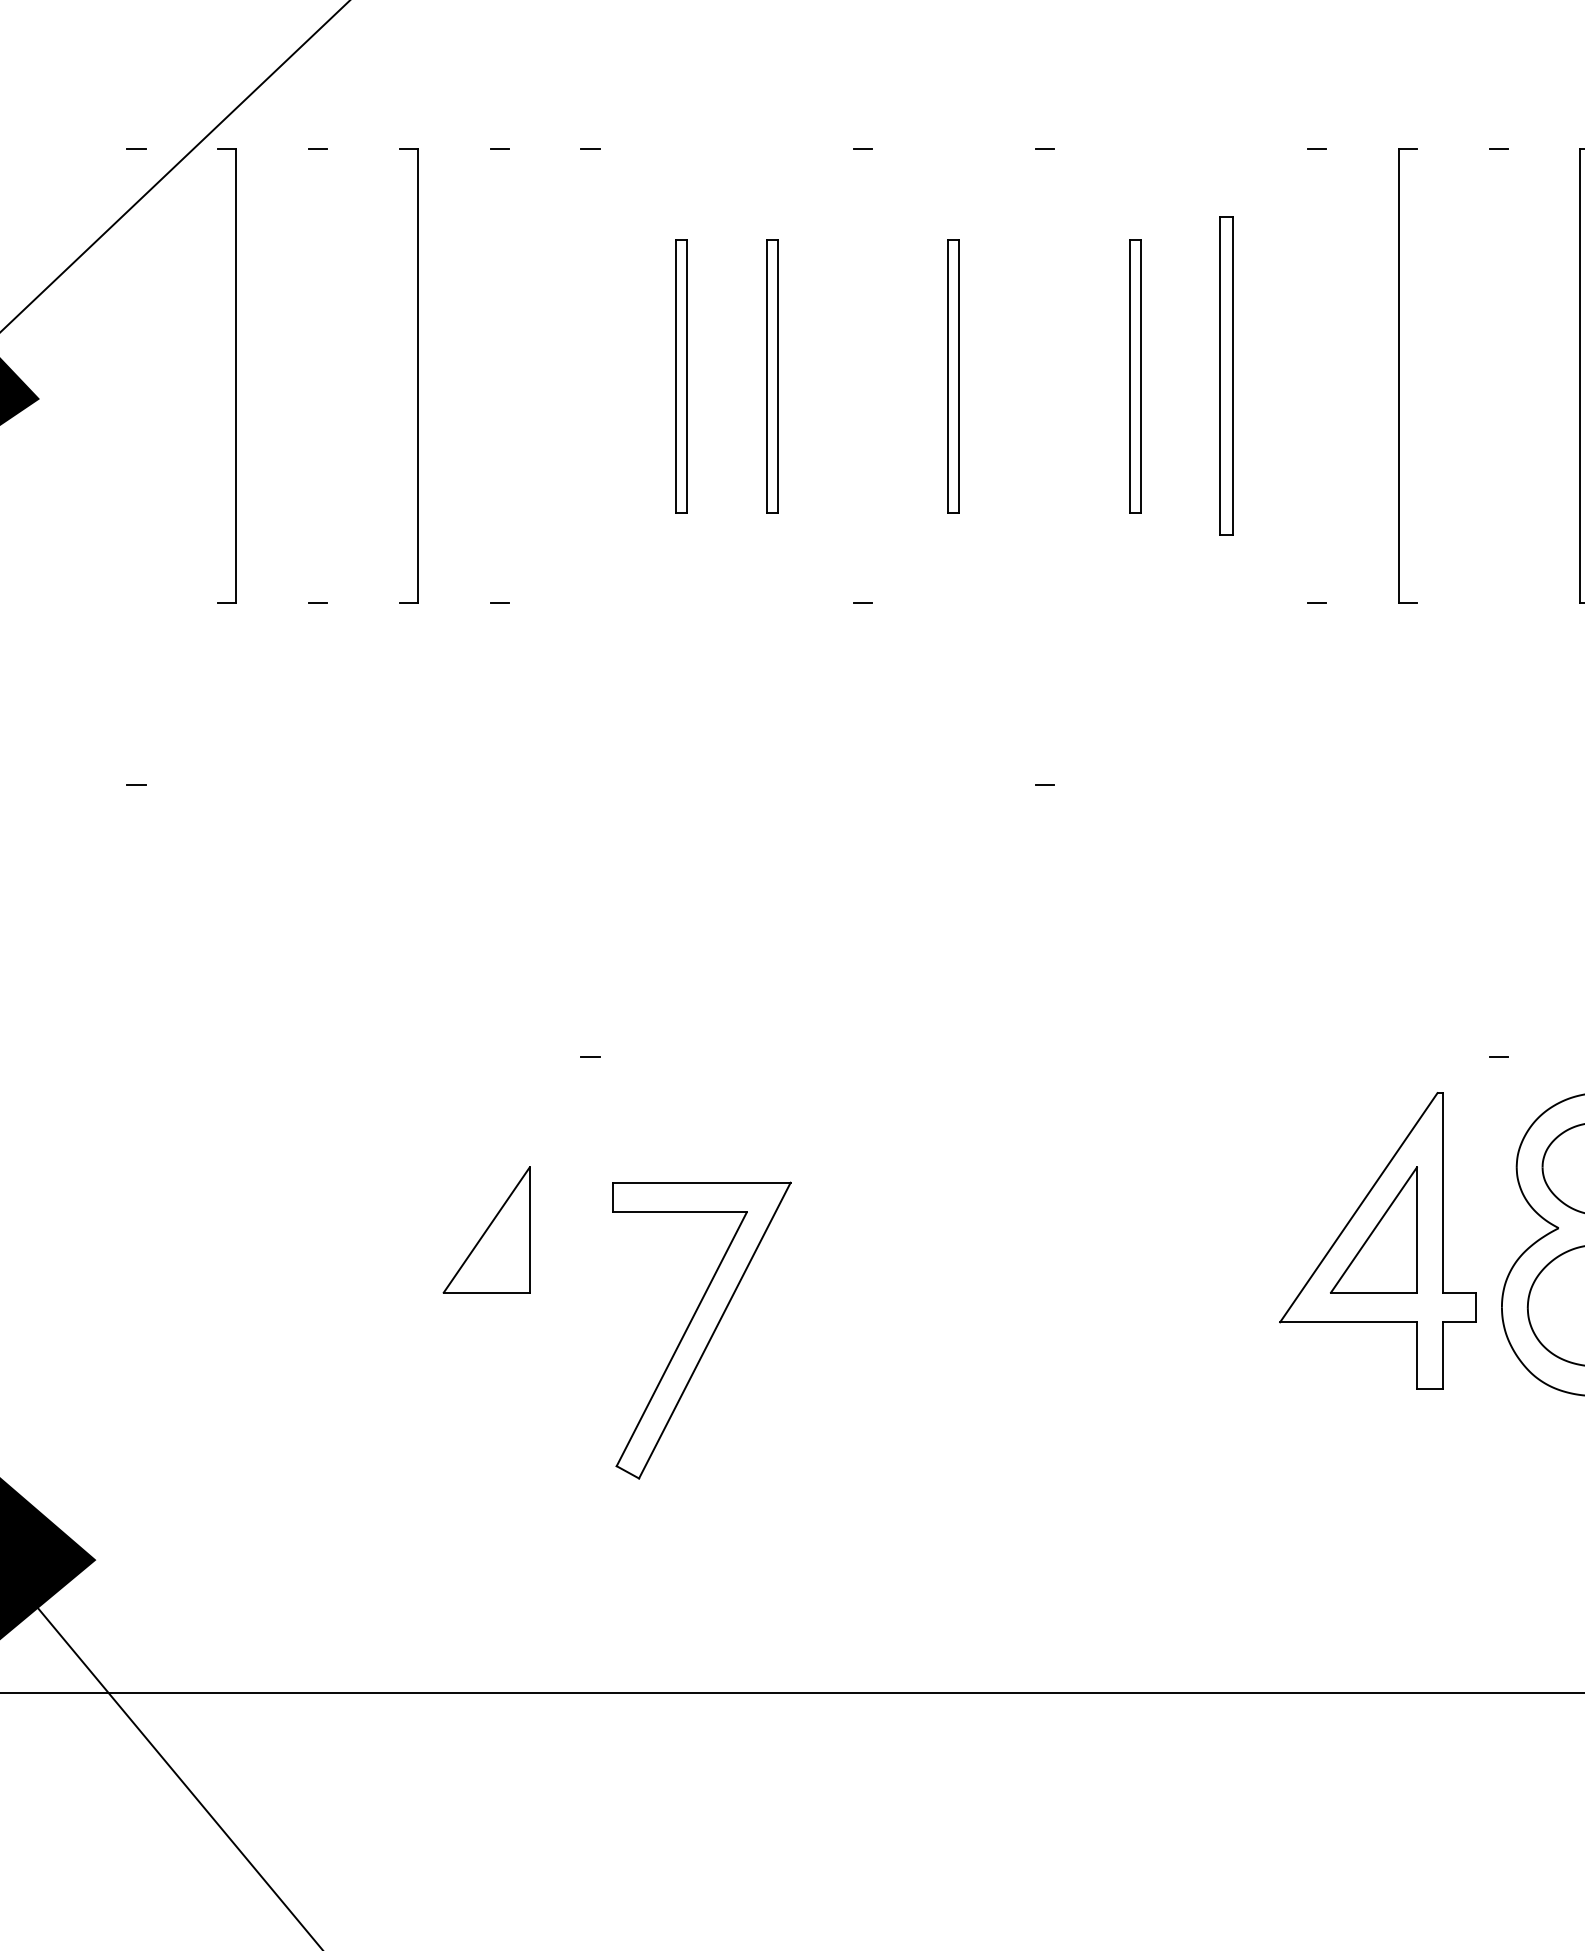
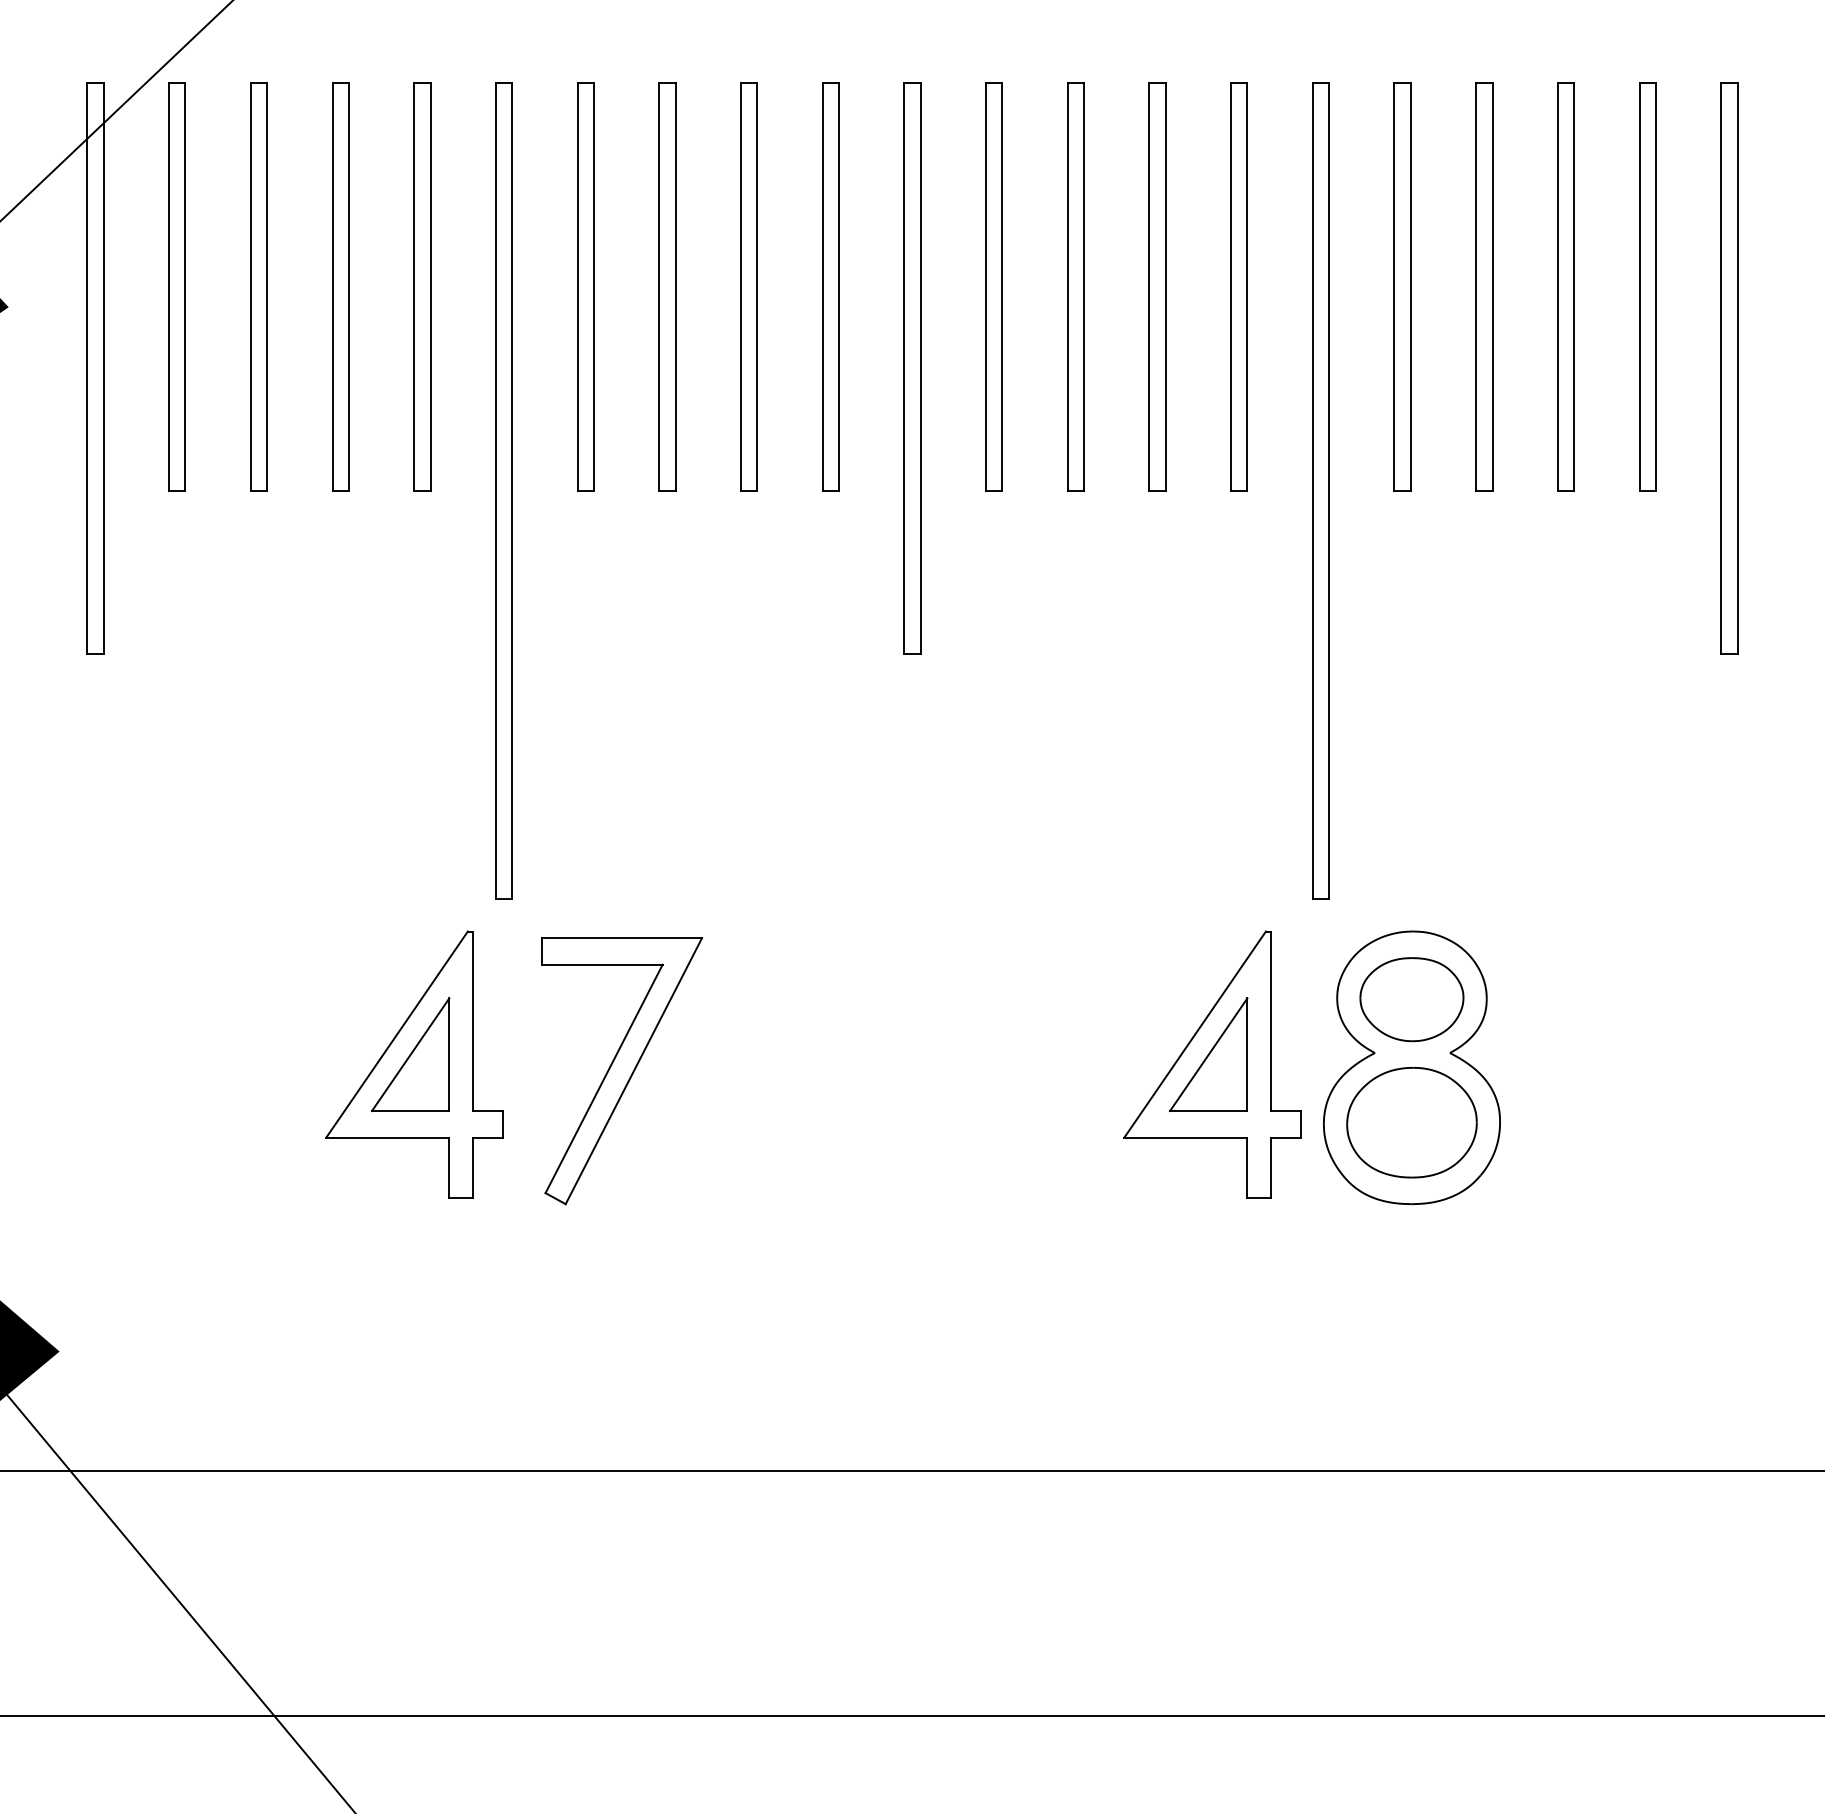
line: (218, 376) -> (169, 286), added
line: (308, 376) -> (250, 286), added
line: (327, 376) -> (267, 286), added
line: (399, 376) -> (332, 286), added
line: (490, 376) -> (414, 286), added
line: (508, 376) -> (430, 286), added
part: (681, 376) -> (585, 286), size x1.67
part: (772, 376) -> (667, 286), size x1.67
line: (853, 376) -> (740, 286), added
line: (872, 376) -> (757, 286), added
part: (953, 376) -> (830, 286), size x1.67
part: (1134, 376) -> (993, 286), size x1.67
part: (1225, 376) -> (1075, 286), size x1.43
line: (1308, 376) -> (1149, 286), added
line: (1325, 376) -> (1165, 286), added
line: (1417, 376) -> (1247, 286), added
line: (127, 467) -> (87, 368), added
line: (145, 467) -> (103, 368), added
line: (1035, 467) -> (904, 368), added
line: (1053, 467) -> (920, 368), added
line: (581, 602) -> (495, 490), added
line: (599, 602) -> (512, 490), added
line: (1489, 602) -> (1312, 490), added
line: (1508, 602) -> (1329, 490), added
part: (490, 1240) -> (414, 1064), added
part: (701, 1330) -> (621, 1071), moved

